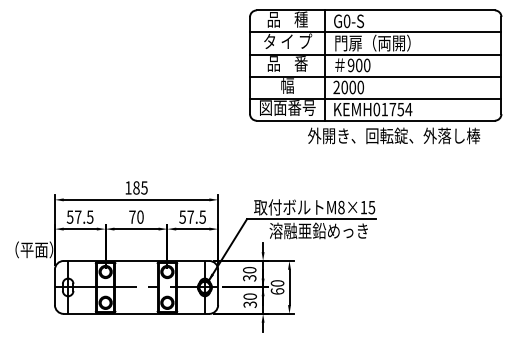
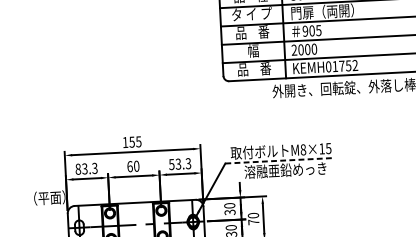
text: (366, 64) -> (318, 29), 900 -> 905
text: (287, 107) -> (254, 68), 図面番号 -> 品    番
text: (408, 109) -> (355, 65), KEMH01754 -> KEMH01752
text: (136, 187) -> (132, 141), 185 -> 155
text: (79, 216) -> (85, 168), 57.5 -> 83.3
text: (132, 216) -> (130, 166), 70 -> 60
text: (196, 216) -> (183, 163), 57.5 -> 53.3
line: (311, 219) -> (278, 161), solid -> dashed
text: (277, 291) -> (253, 222), 60 -> 70

